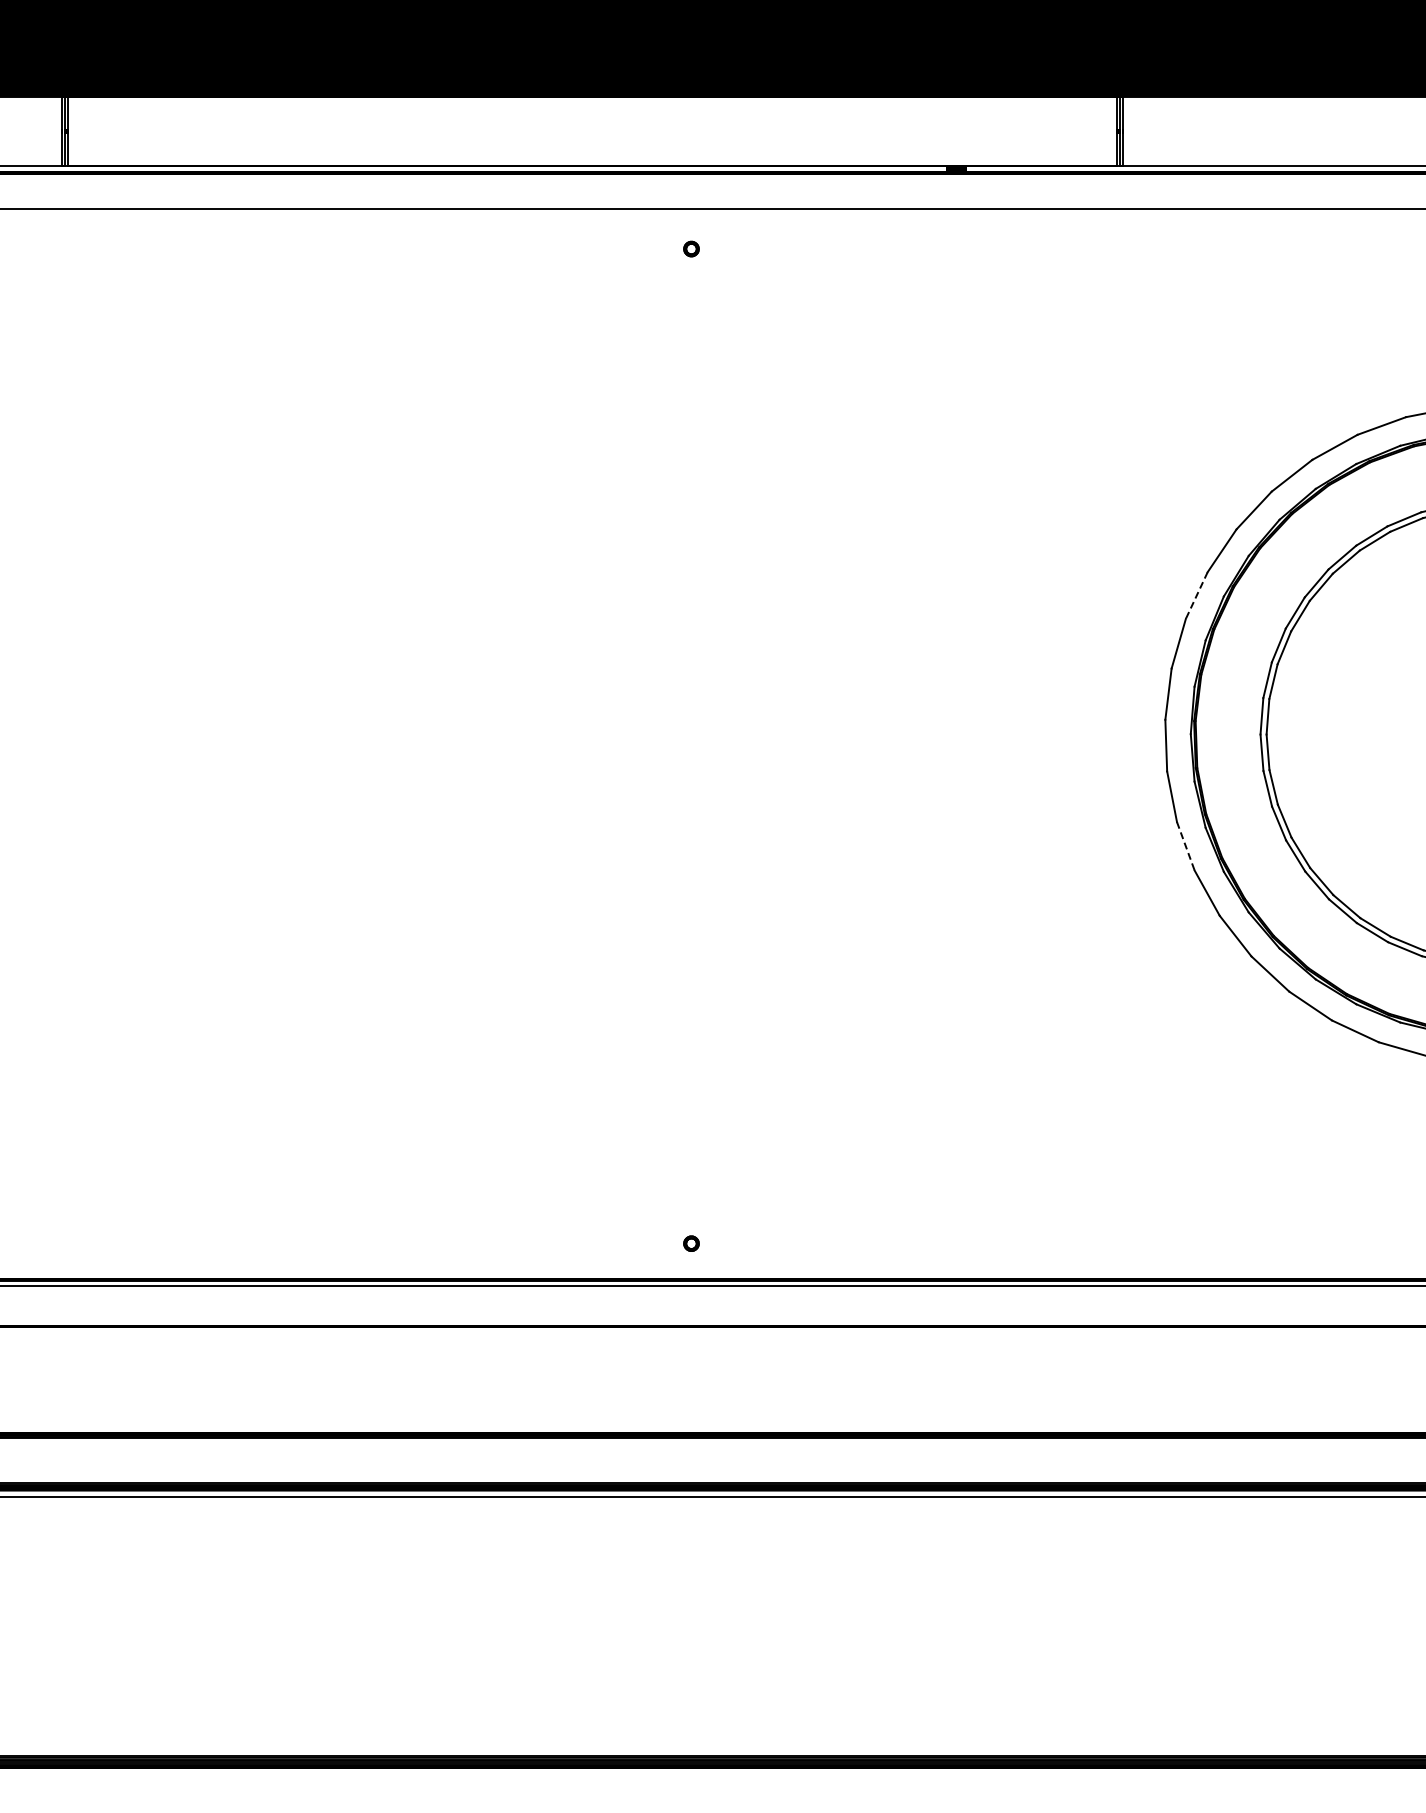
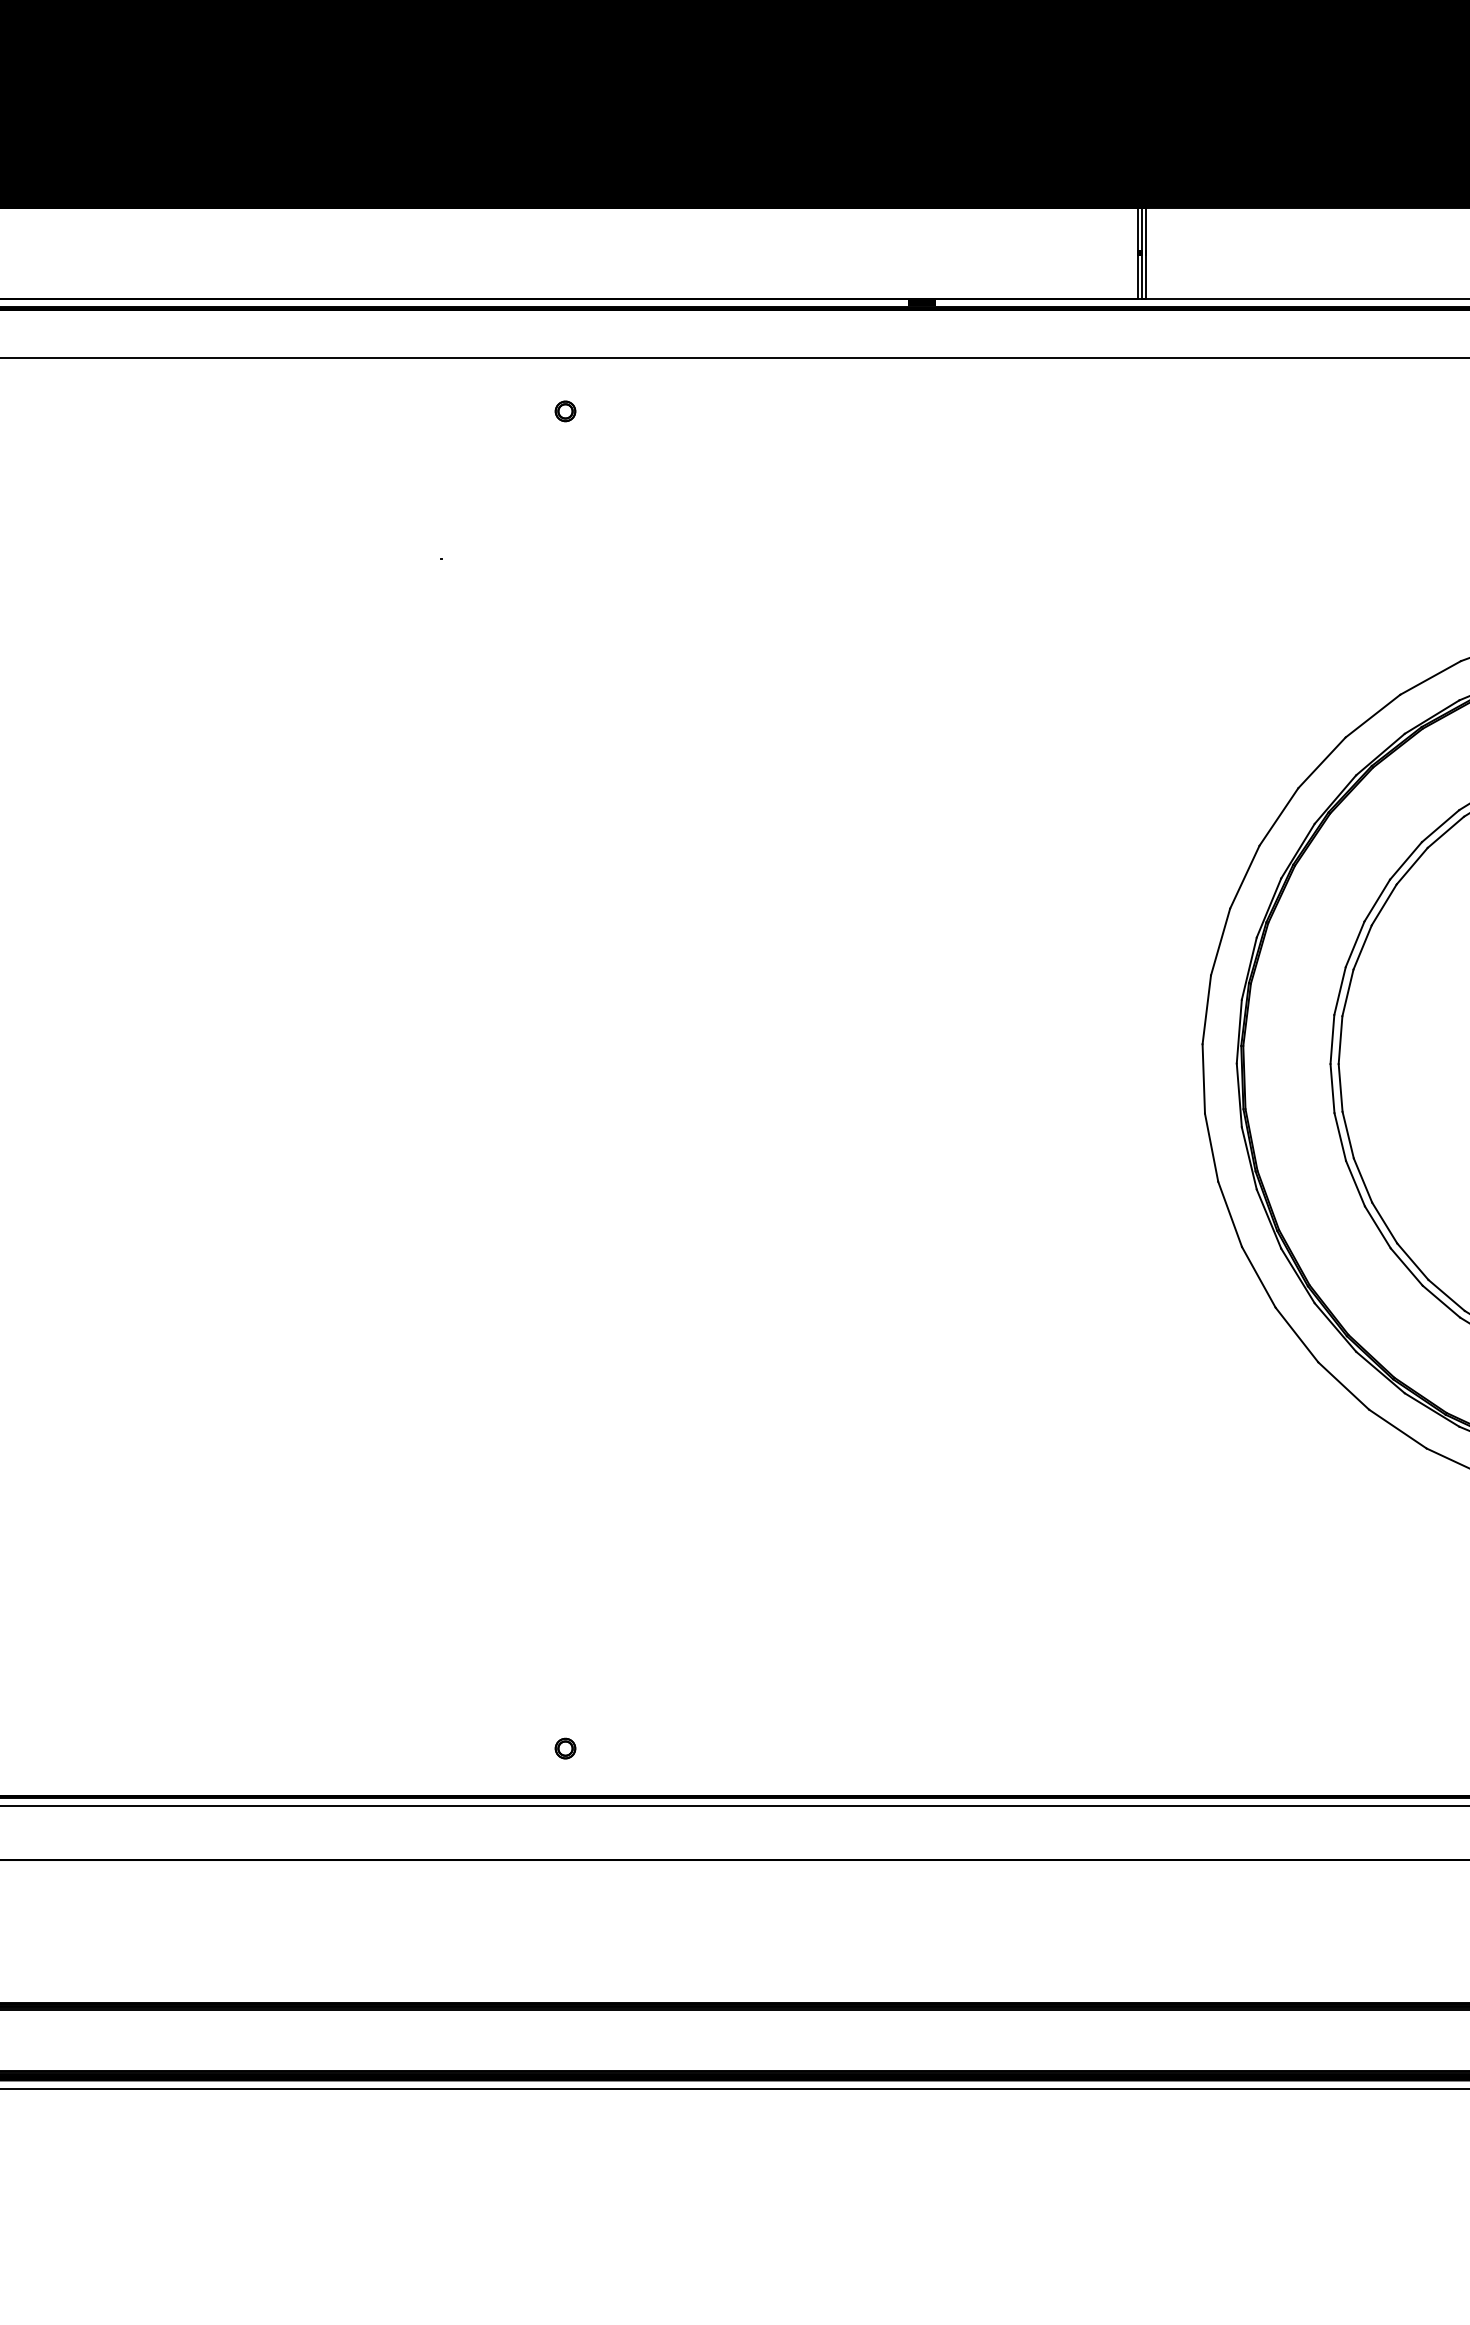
line: (1196, 595) -> (1244, 877), dashed -> solid
line: (1185, 846) -> (1229, 1214), dashed -> solid

